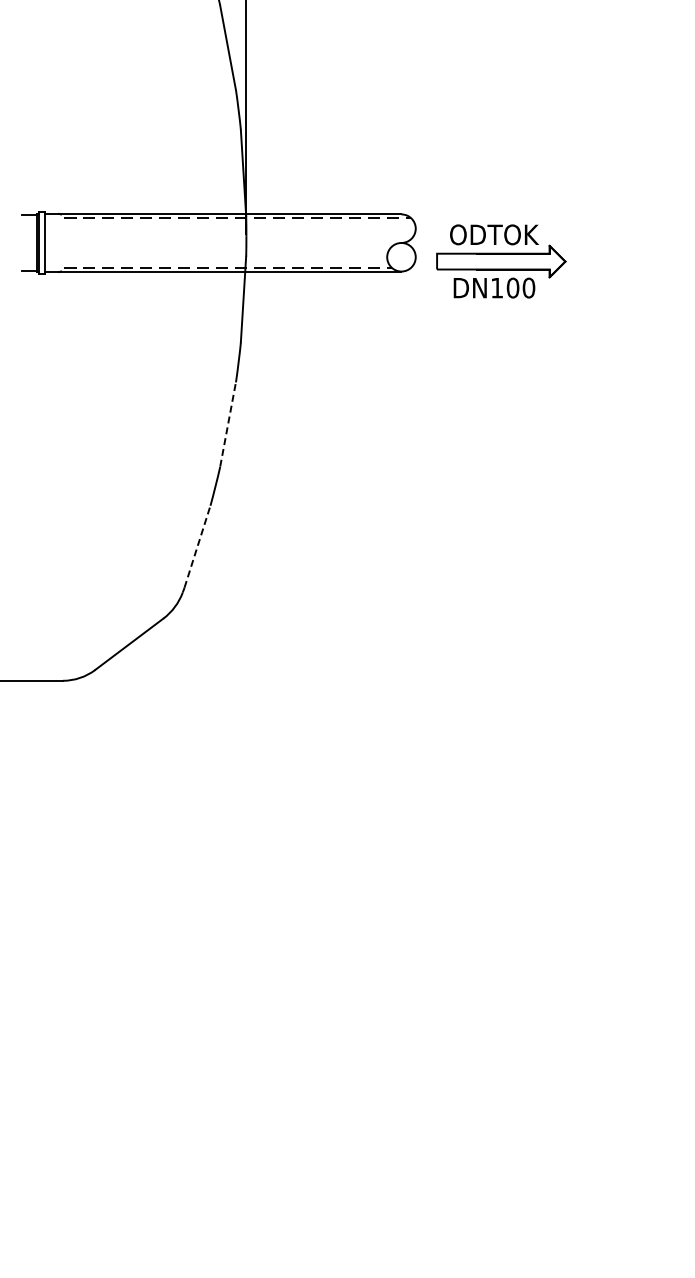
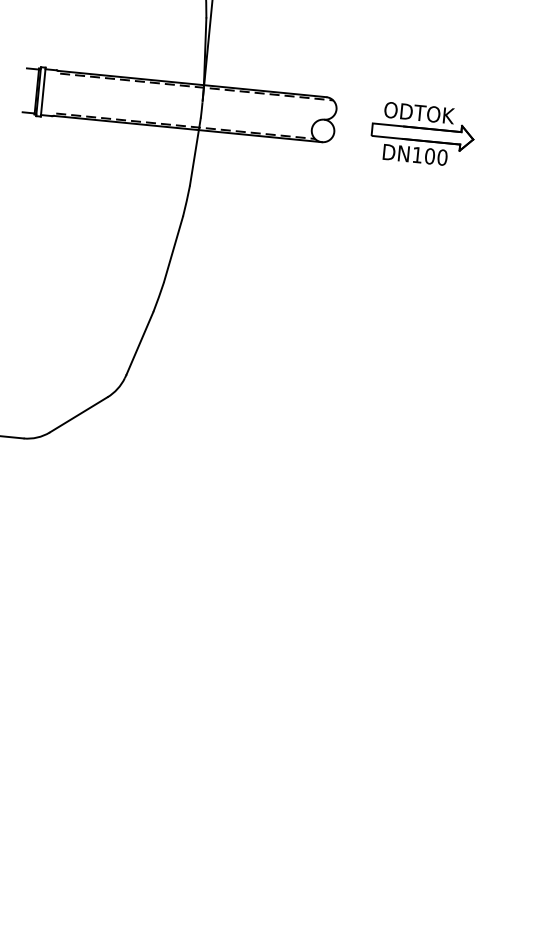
part: (501, 261) -> (422, 134), moved
line: (228, 424) -> (173, 249), dashed -> solid
line: (197, 546) -> (140, 343), dashed -> solid

